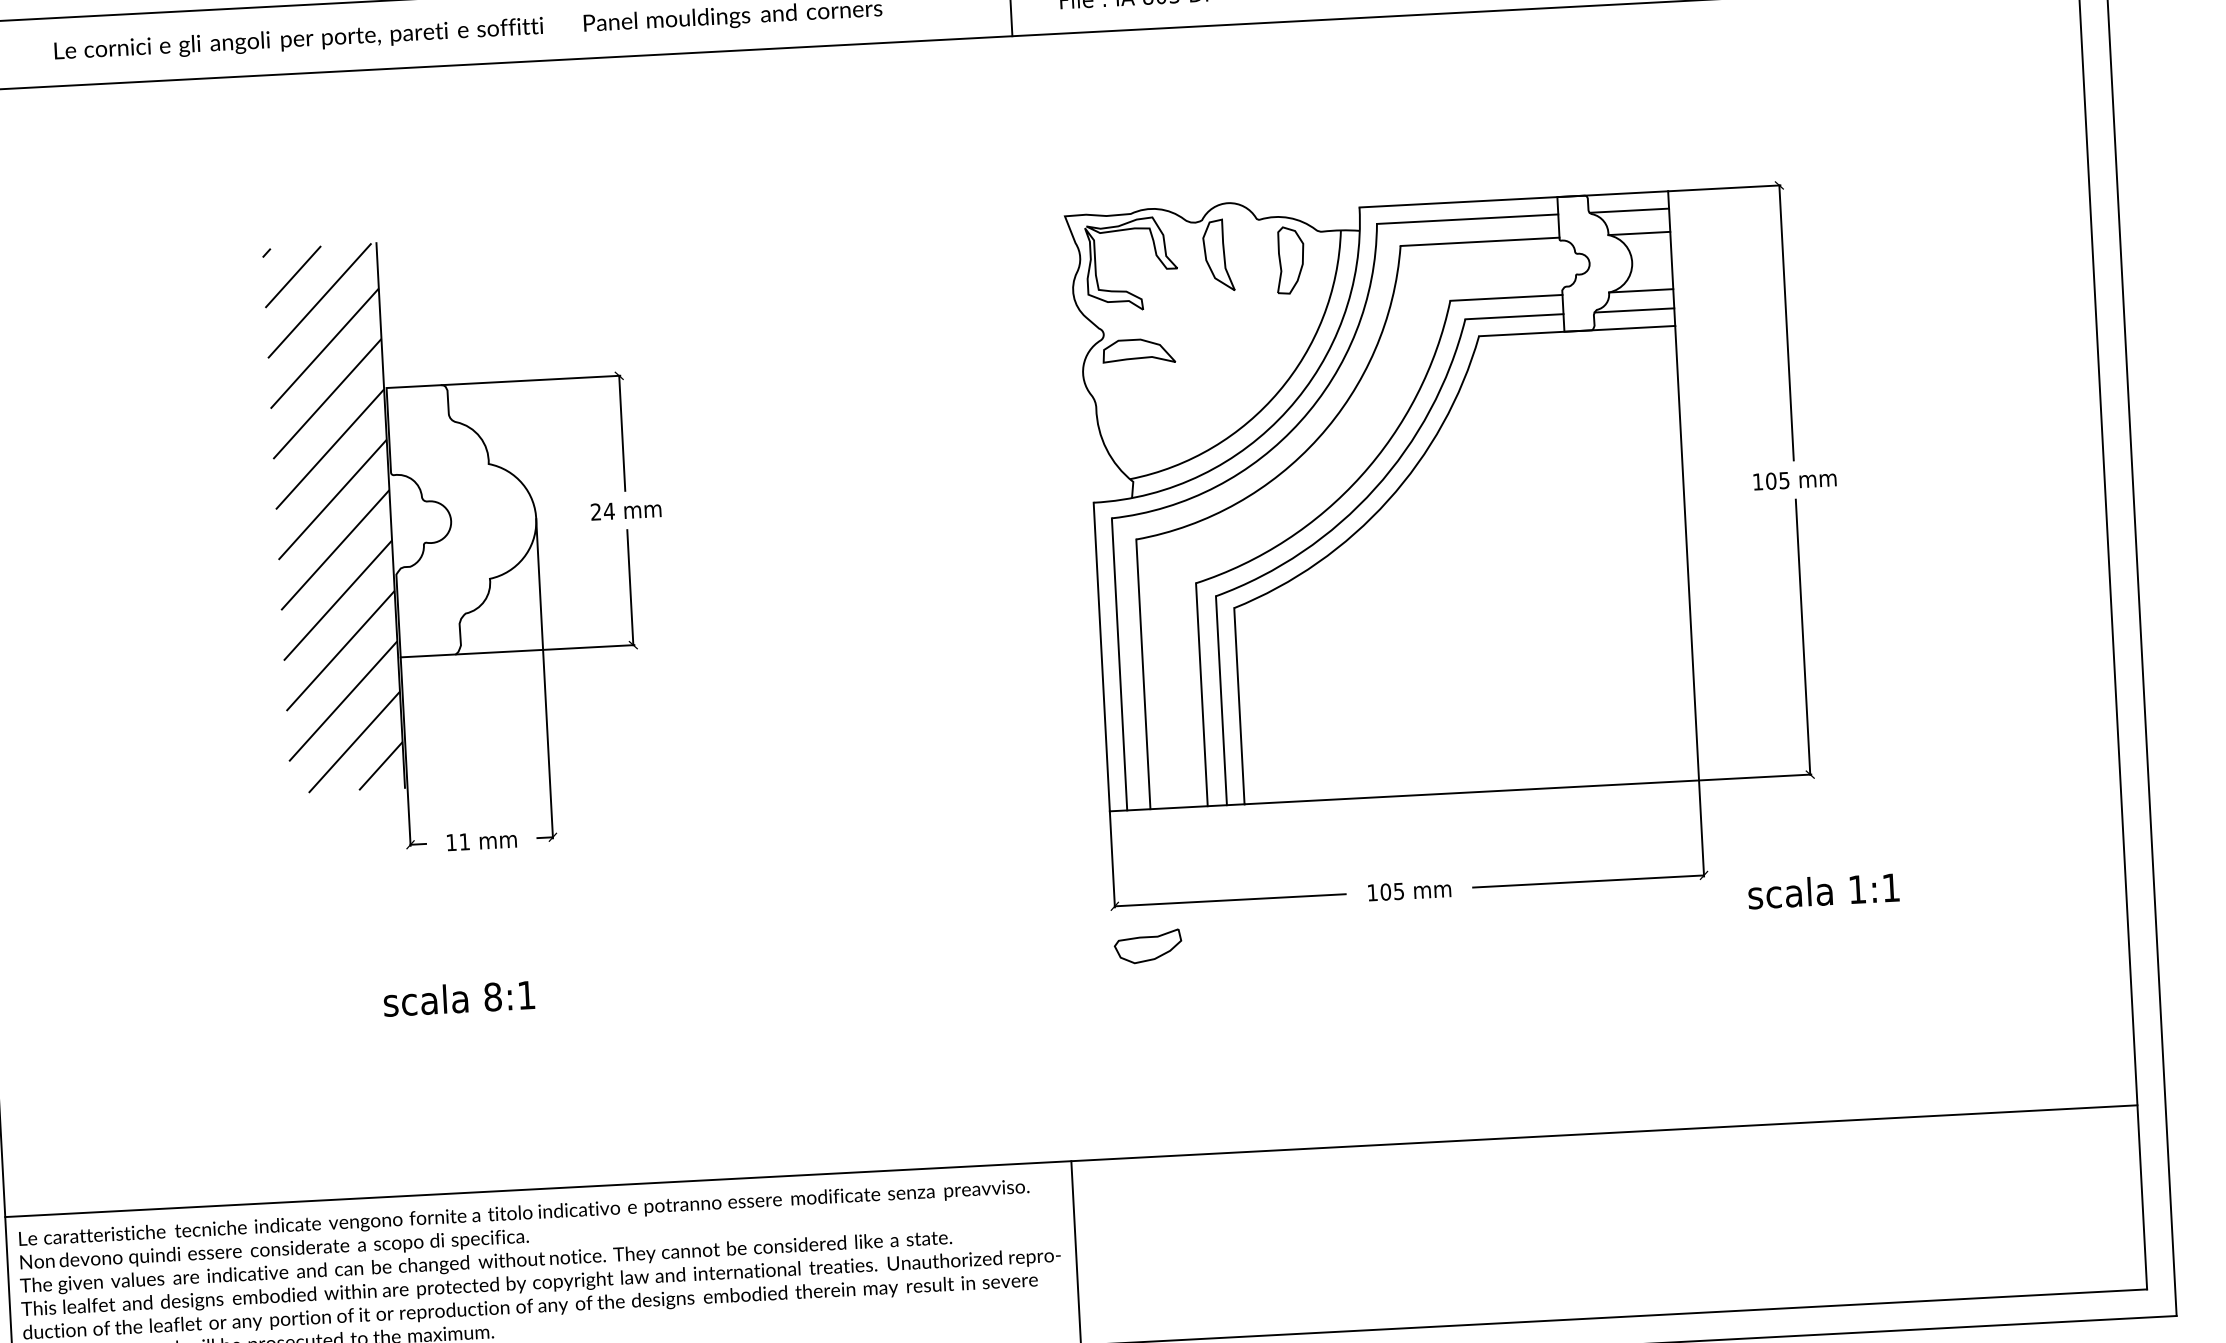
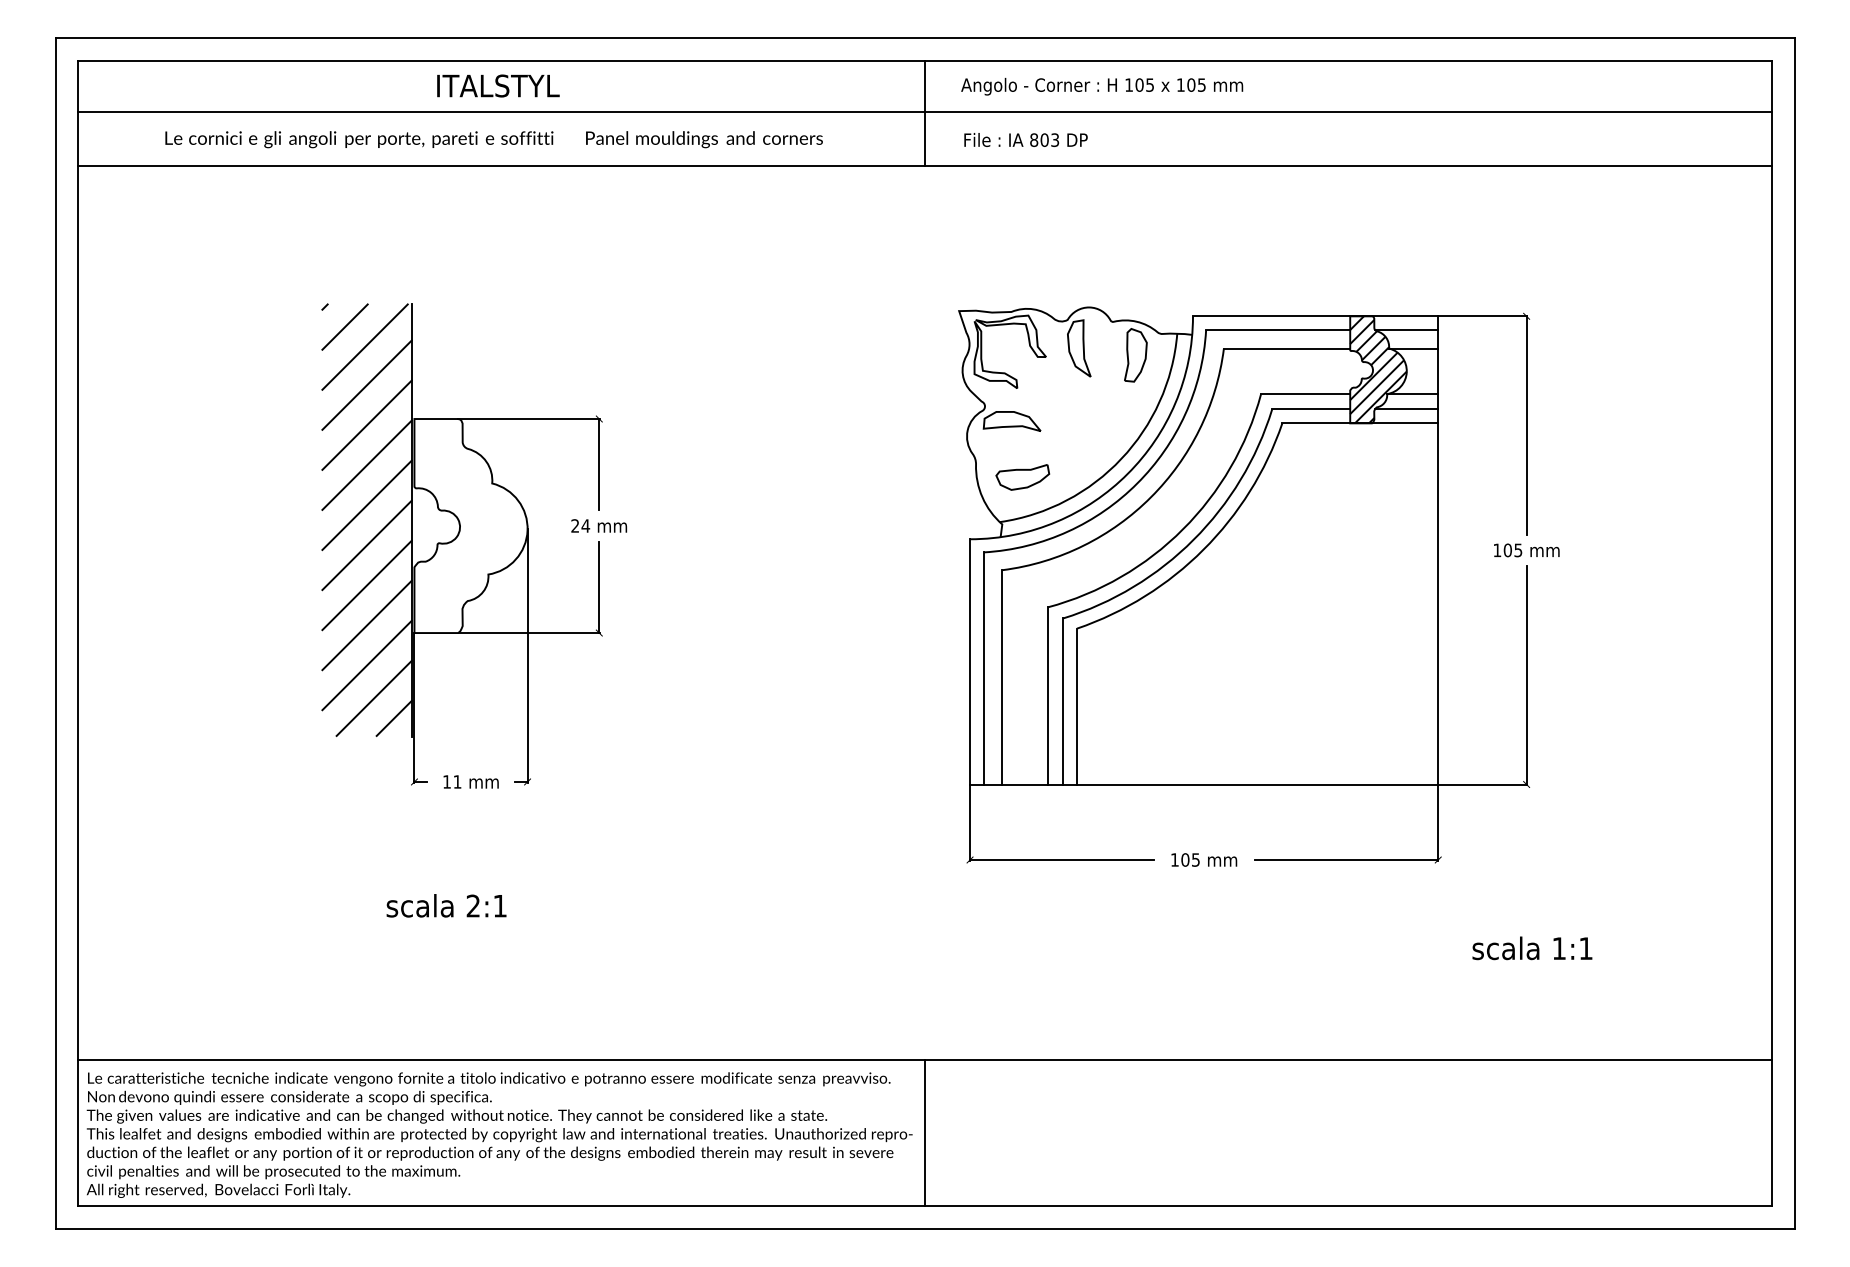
hatch: (1596, 262) -> (1378, 369), added
text: (1823, 891) -> (1532, 948), moved
part: (1147, 946) -> (1022, 477), moved
text: (493, 996) -> (473, 905), 8:1 -> 2:1

